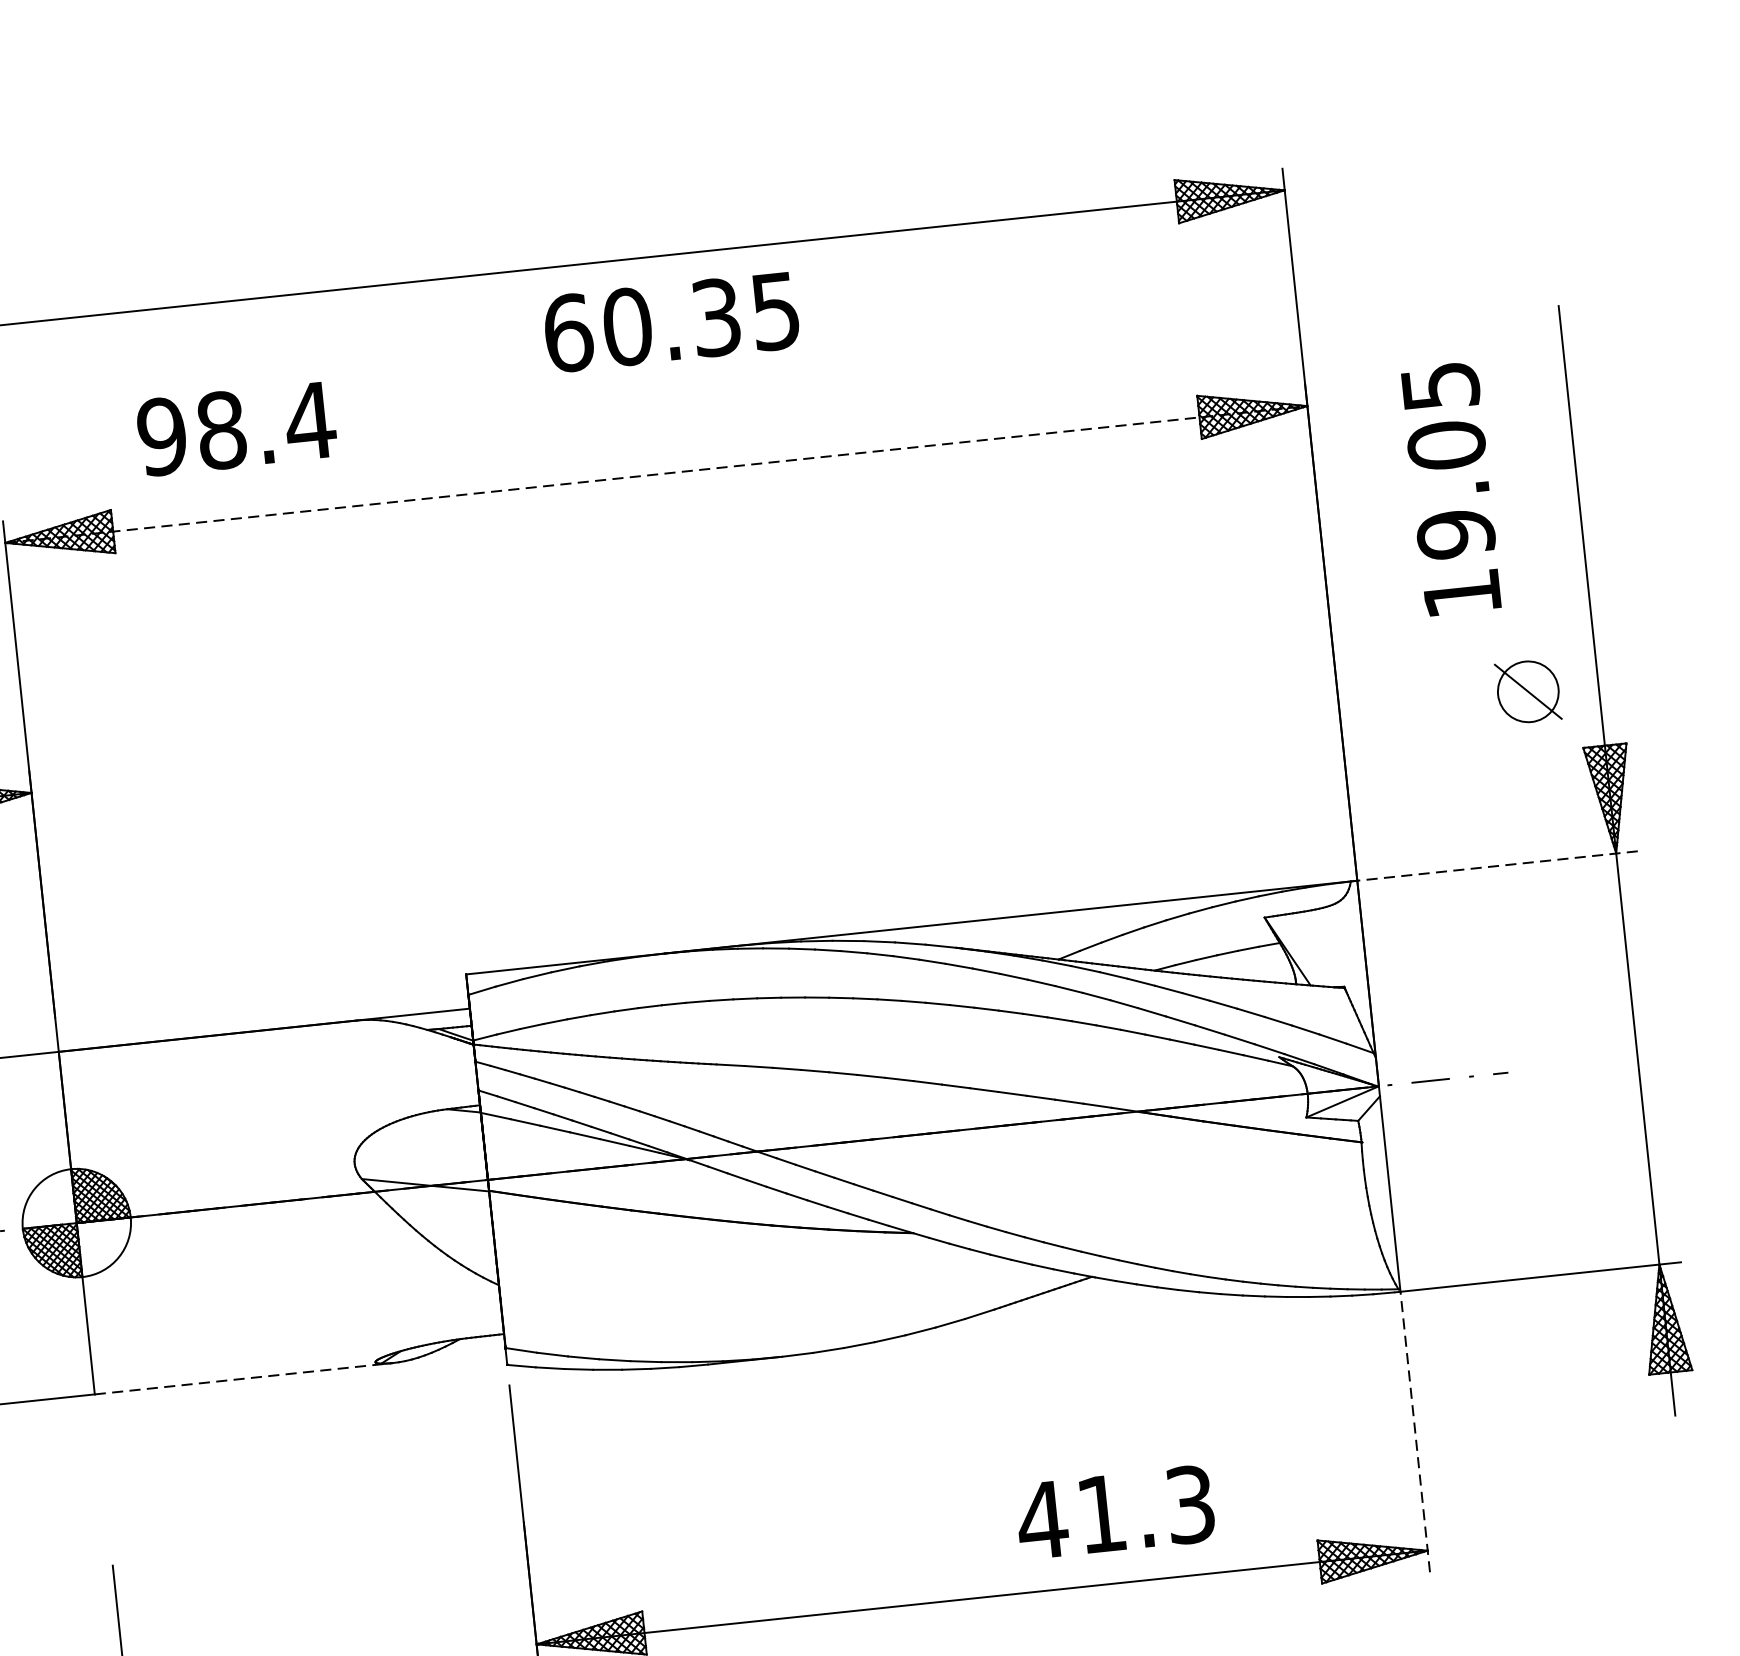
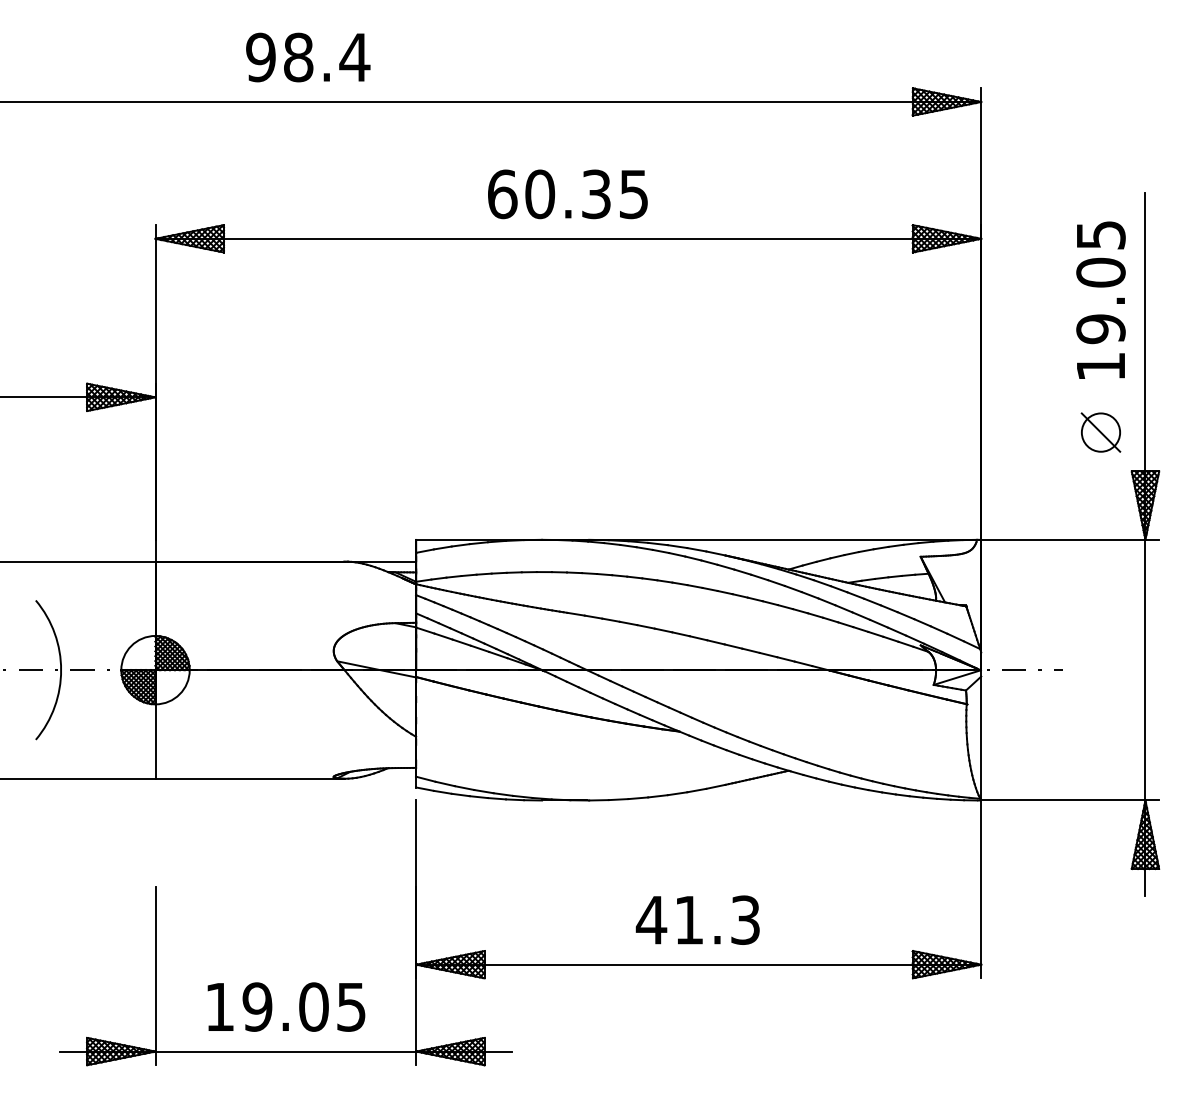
text: (670, 322) -> (567, 194), moved
text: (237, 428) -> (308, 57), moved
line: (656, 473) -> (568, 238), dashed -> solid
text: (1450, 487) -> (1100, 299), moved
line: (1497, 865) -> (1070, 539), dashed -> solid
line: (244, 1378) -> (250, 778), dashed -> solid
line: (1415, 1432) -> (981, 889), dashed -> solid
text: (1114, 1511) -> (697, 919), moved

